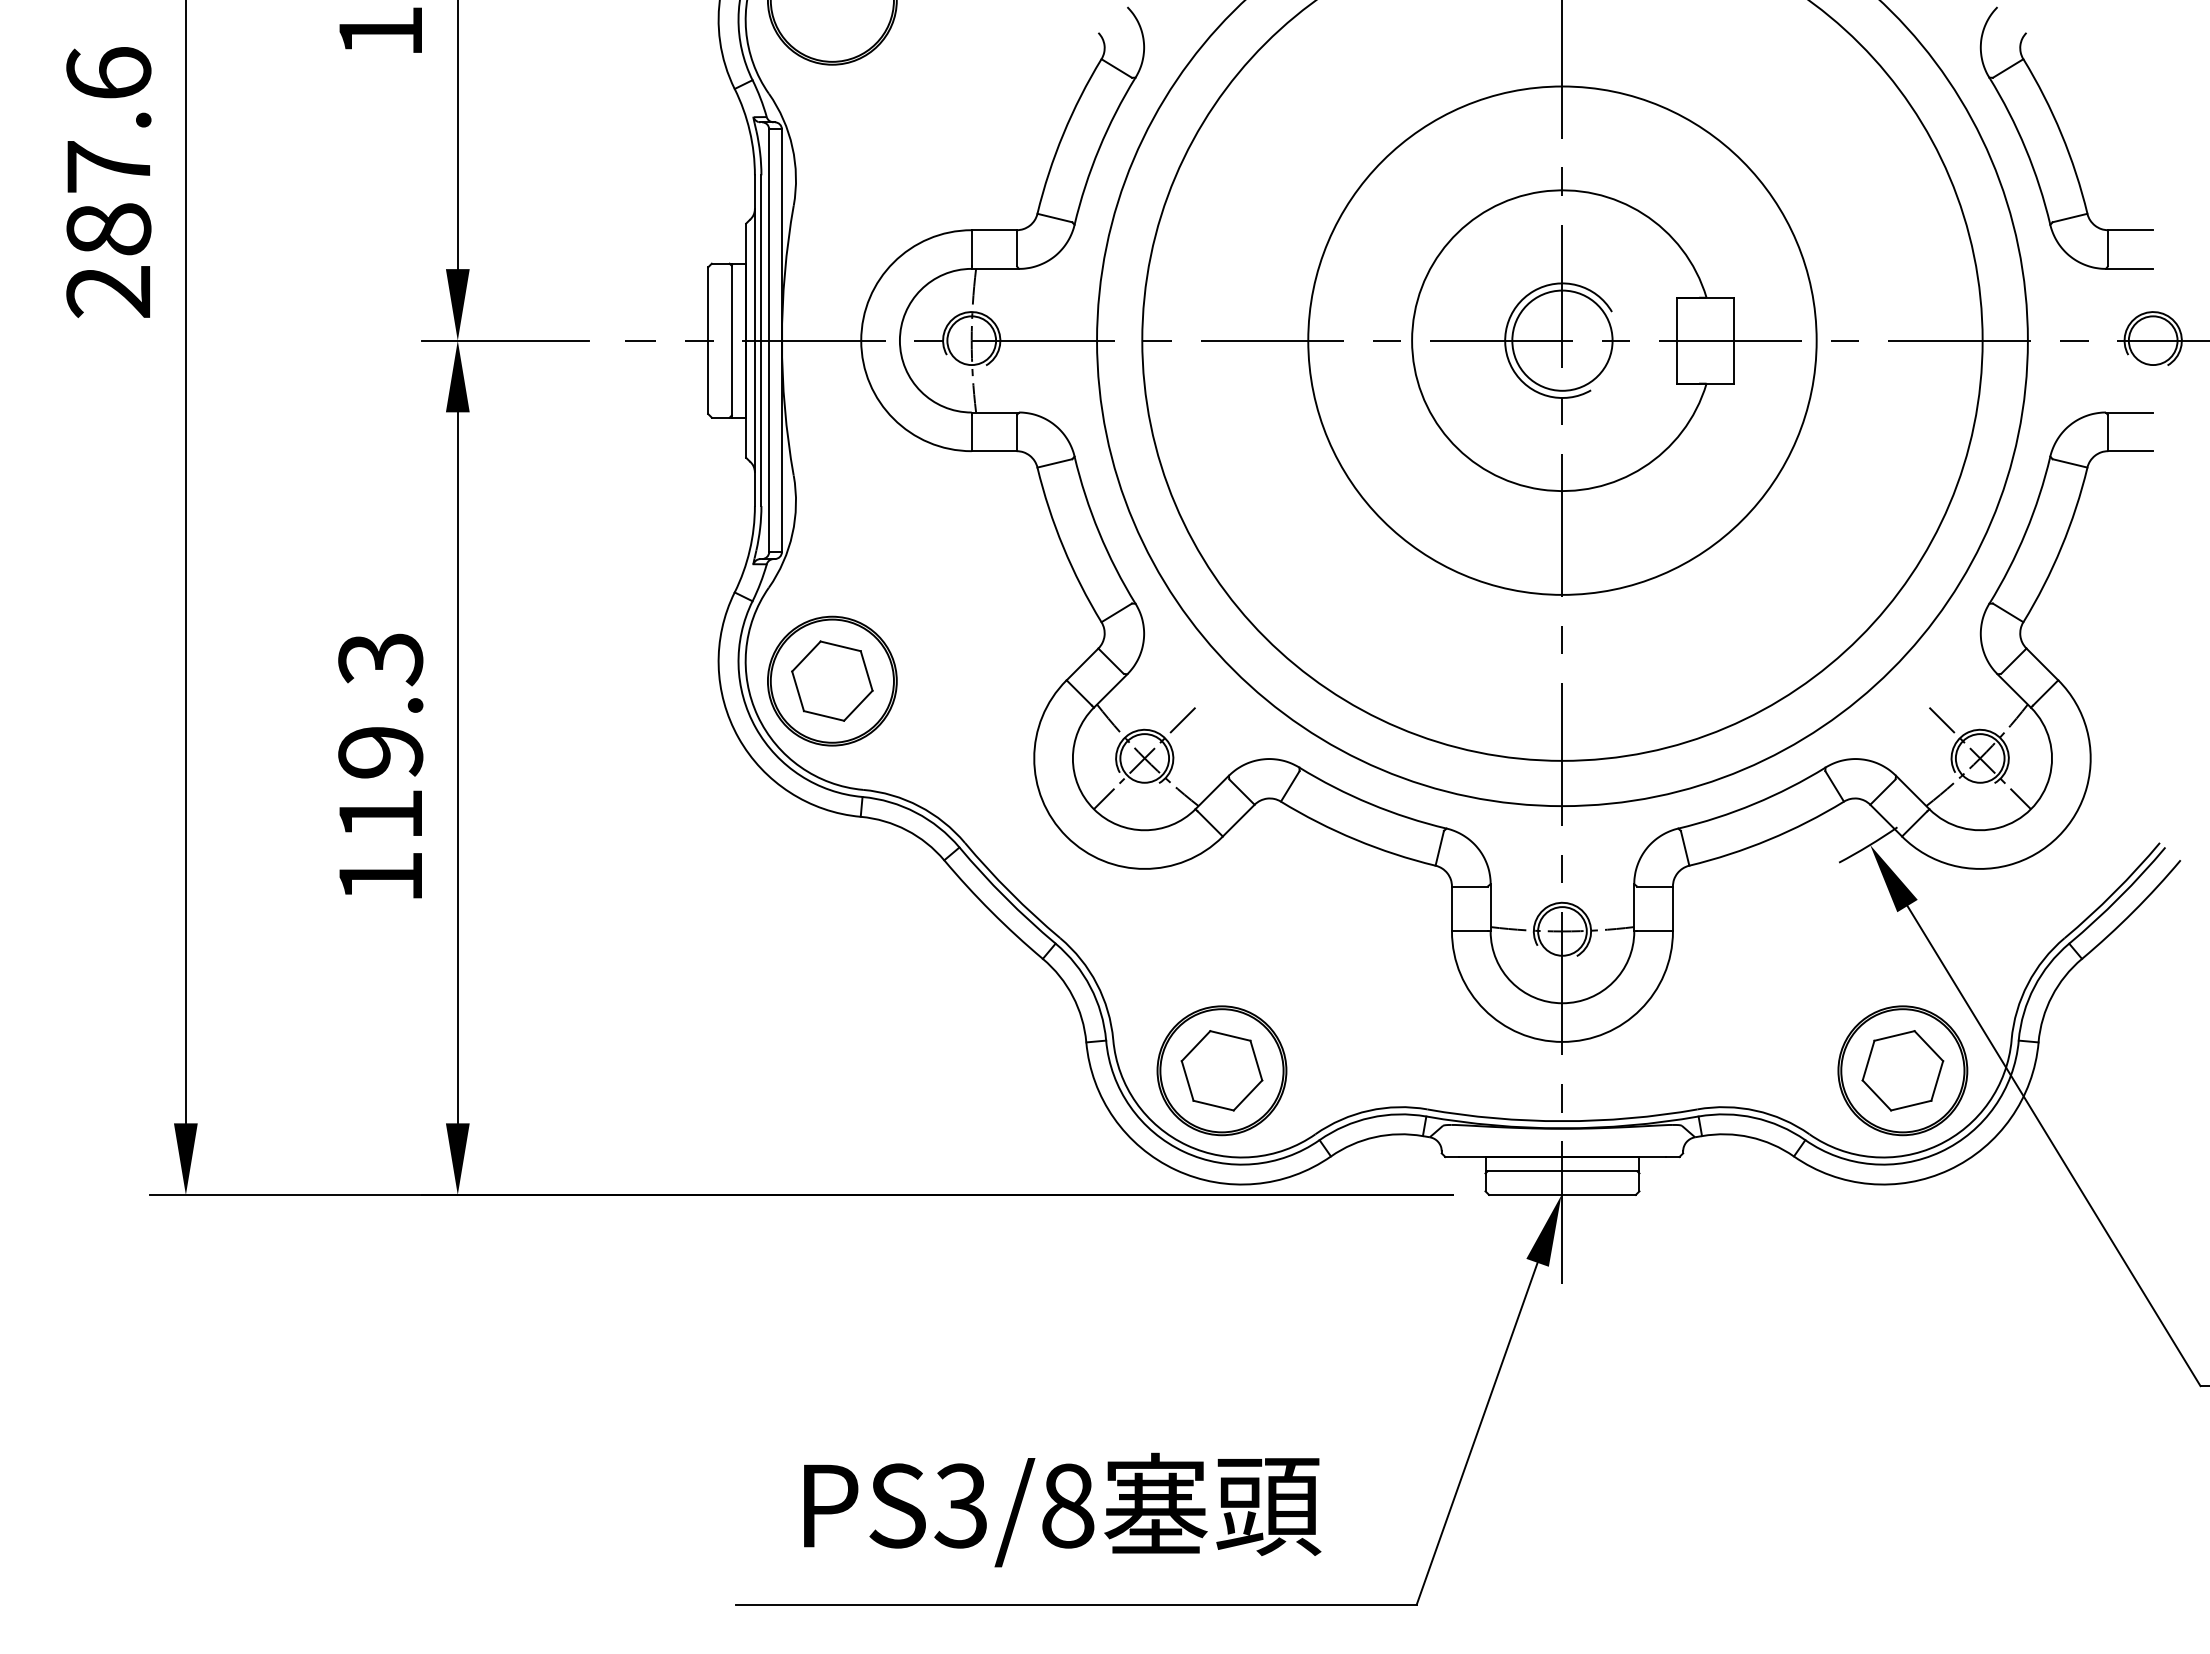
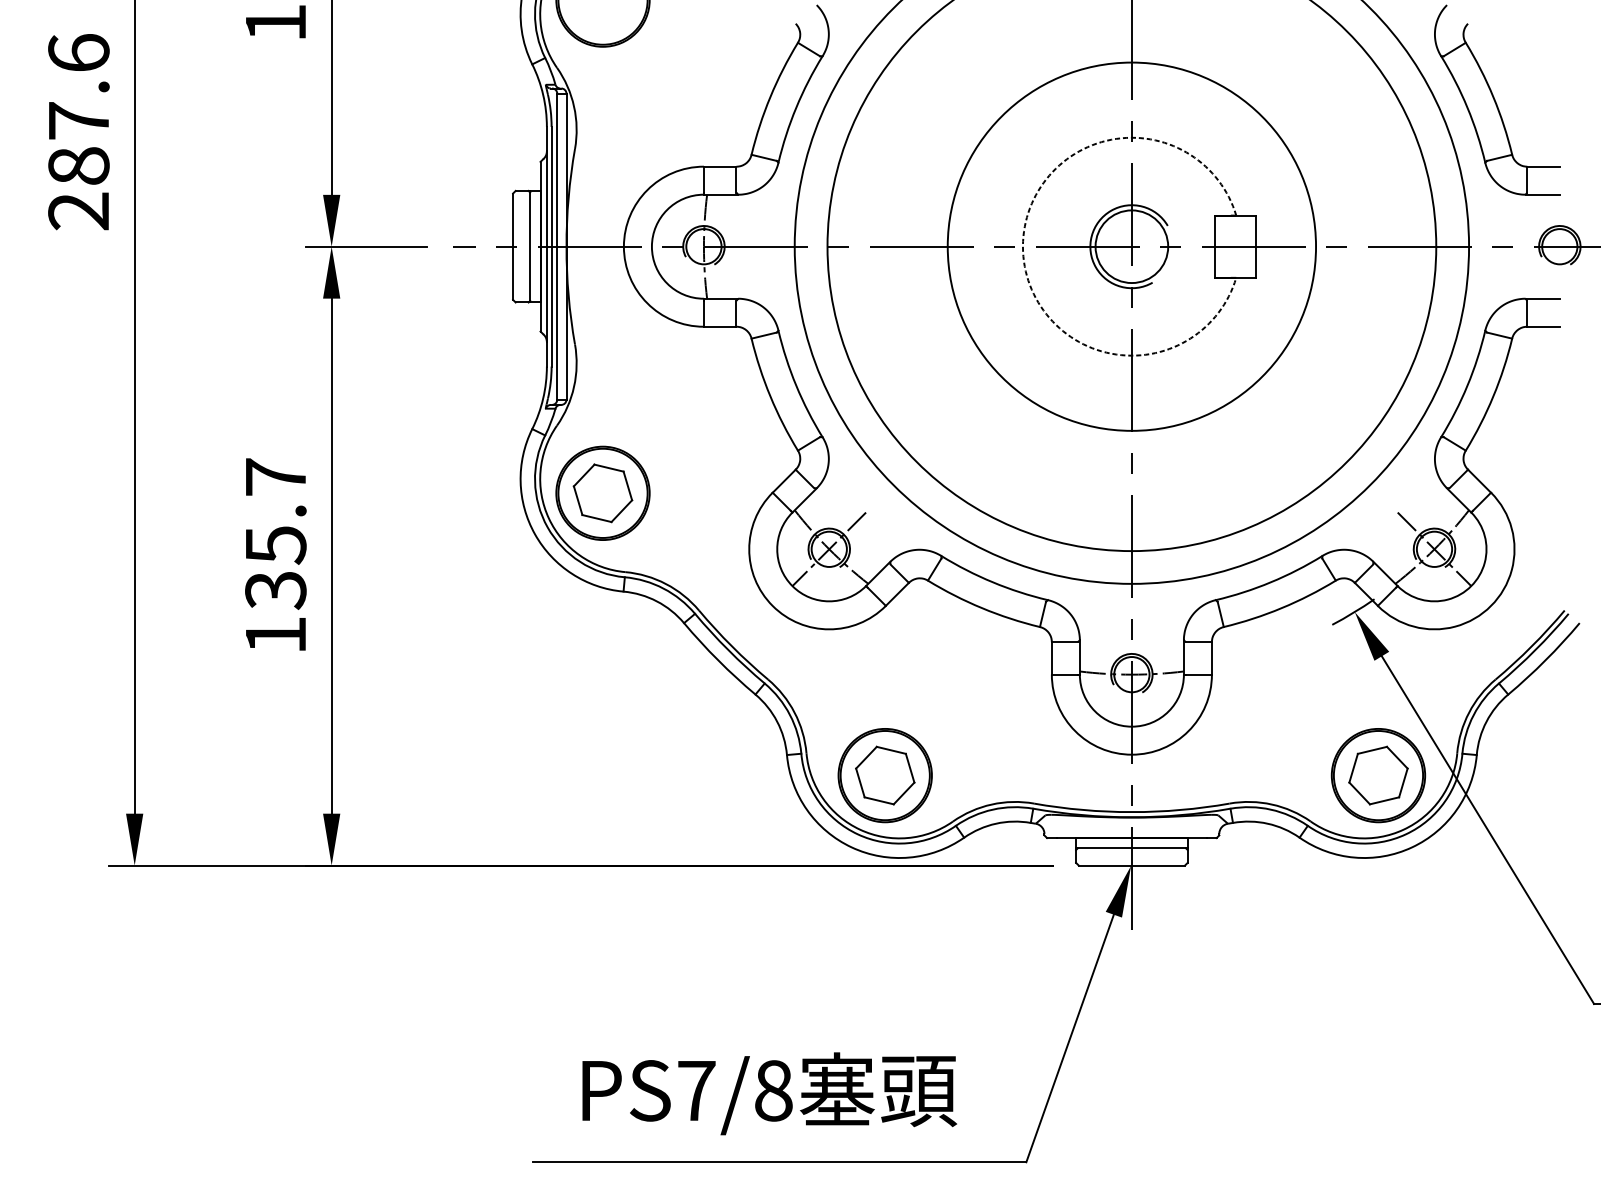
arc: (1412, 340) -> (1023, 246), solid -> dashed
text: (380, 737) -> (275, 534), 119.3 -> 135.7
text: (960, 1505) -> (695, 1090), PS3/8 -> PS7/8

